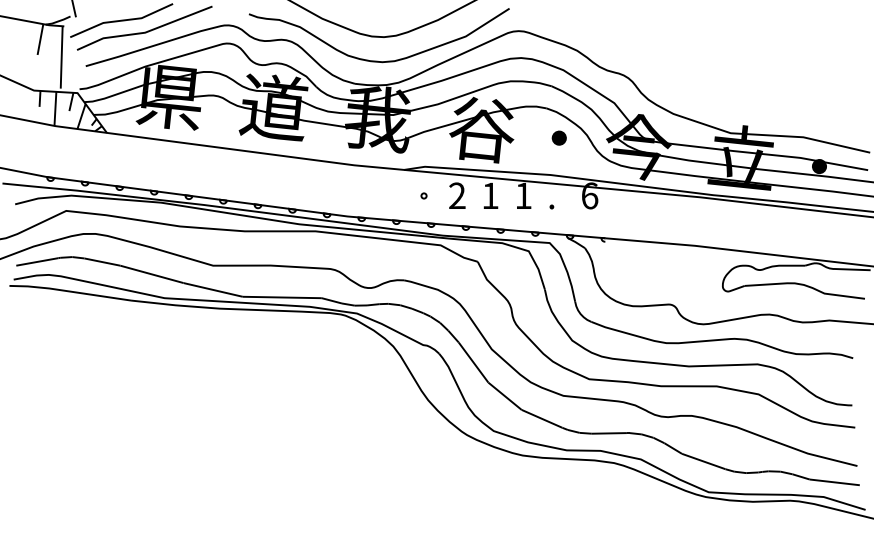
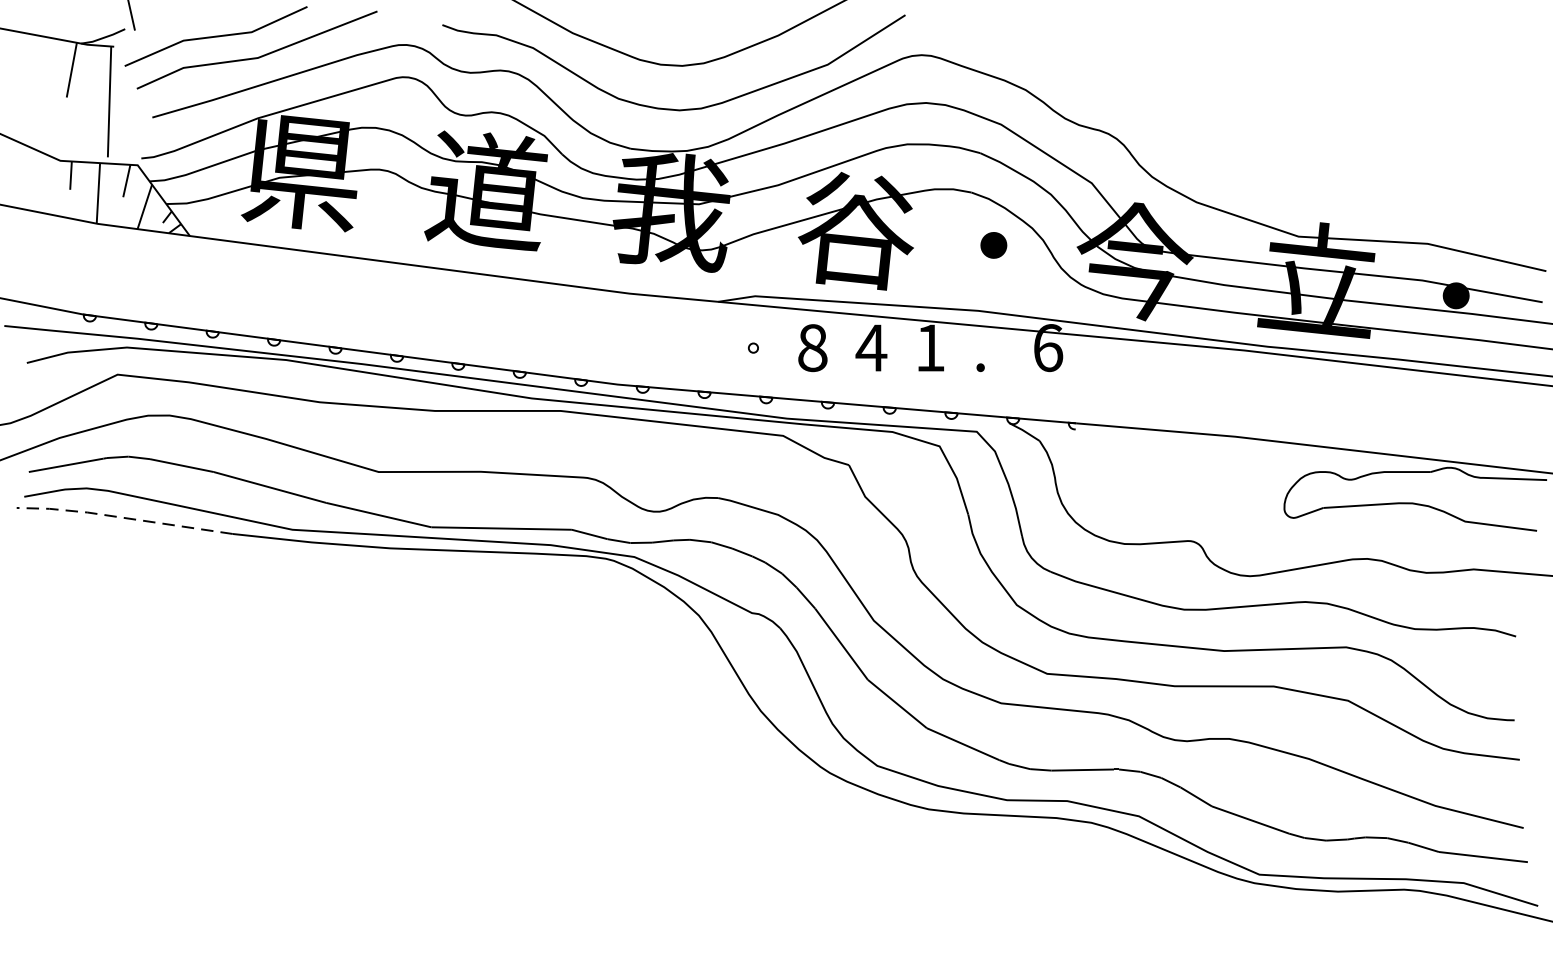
text: (457, 195) -> (812, 347), 2 -> 8
text: (490, 195) -> (871, 347), 1 -> 4
line: (69, 291) -> (123, 517), solid -> dashed

